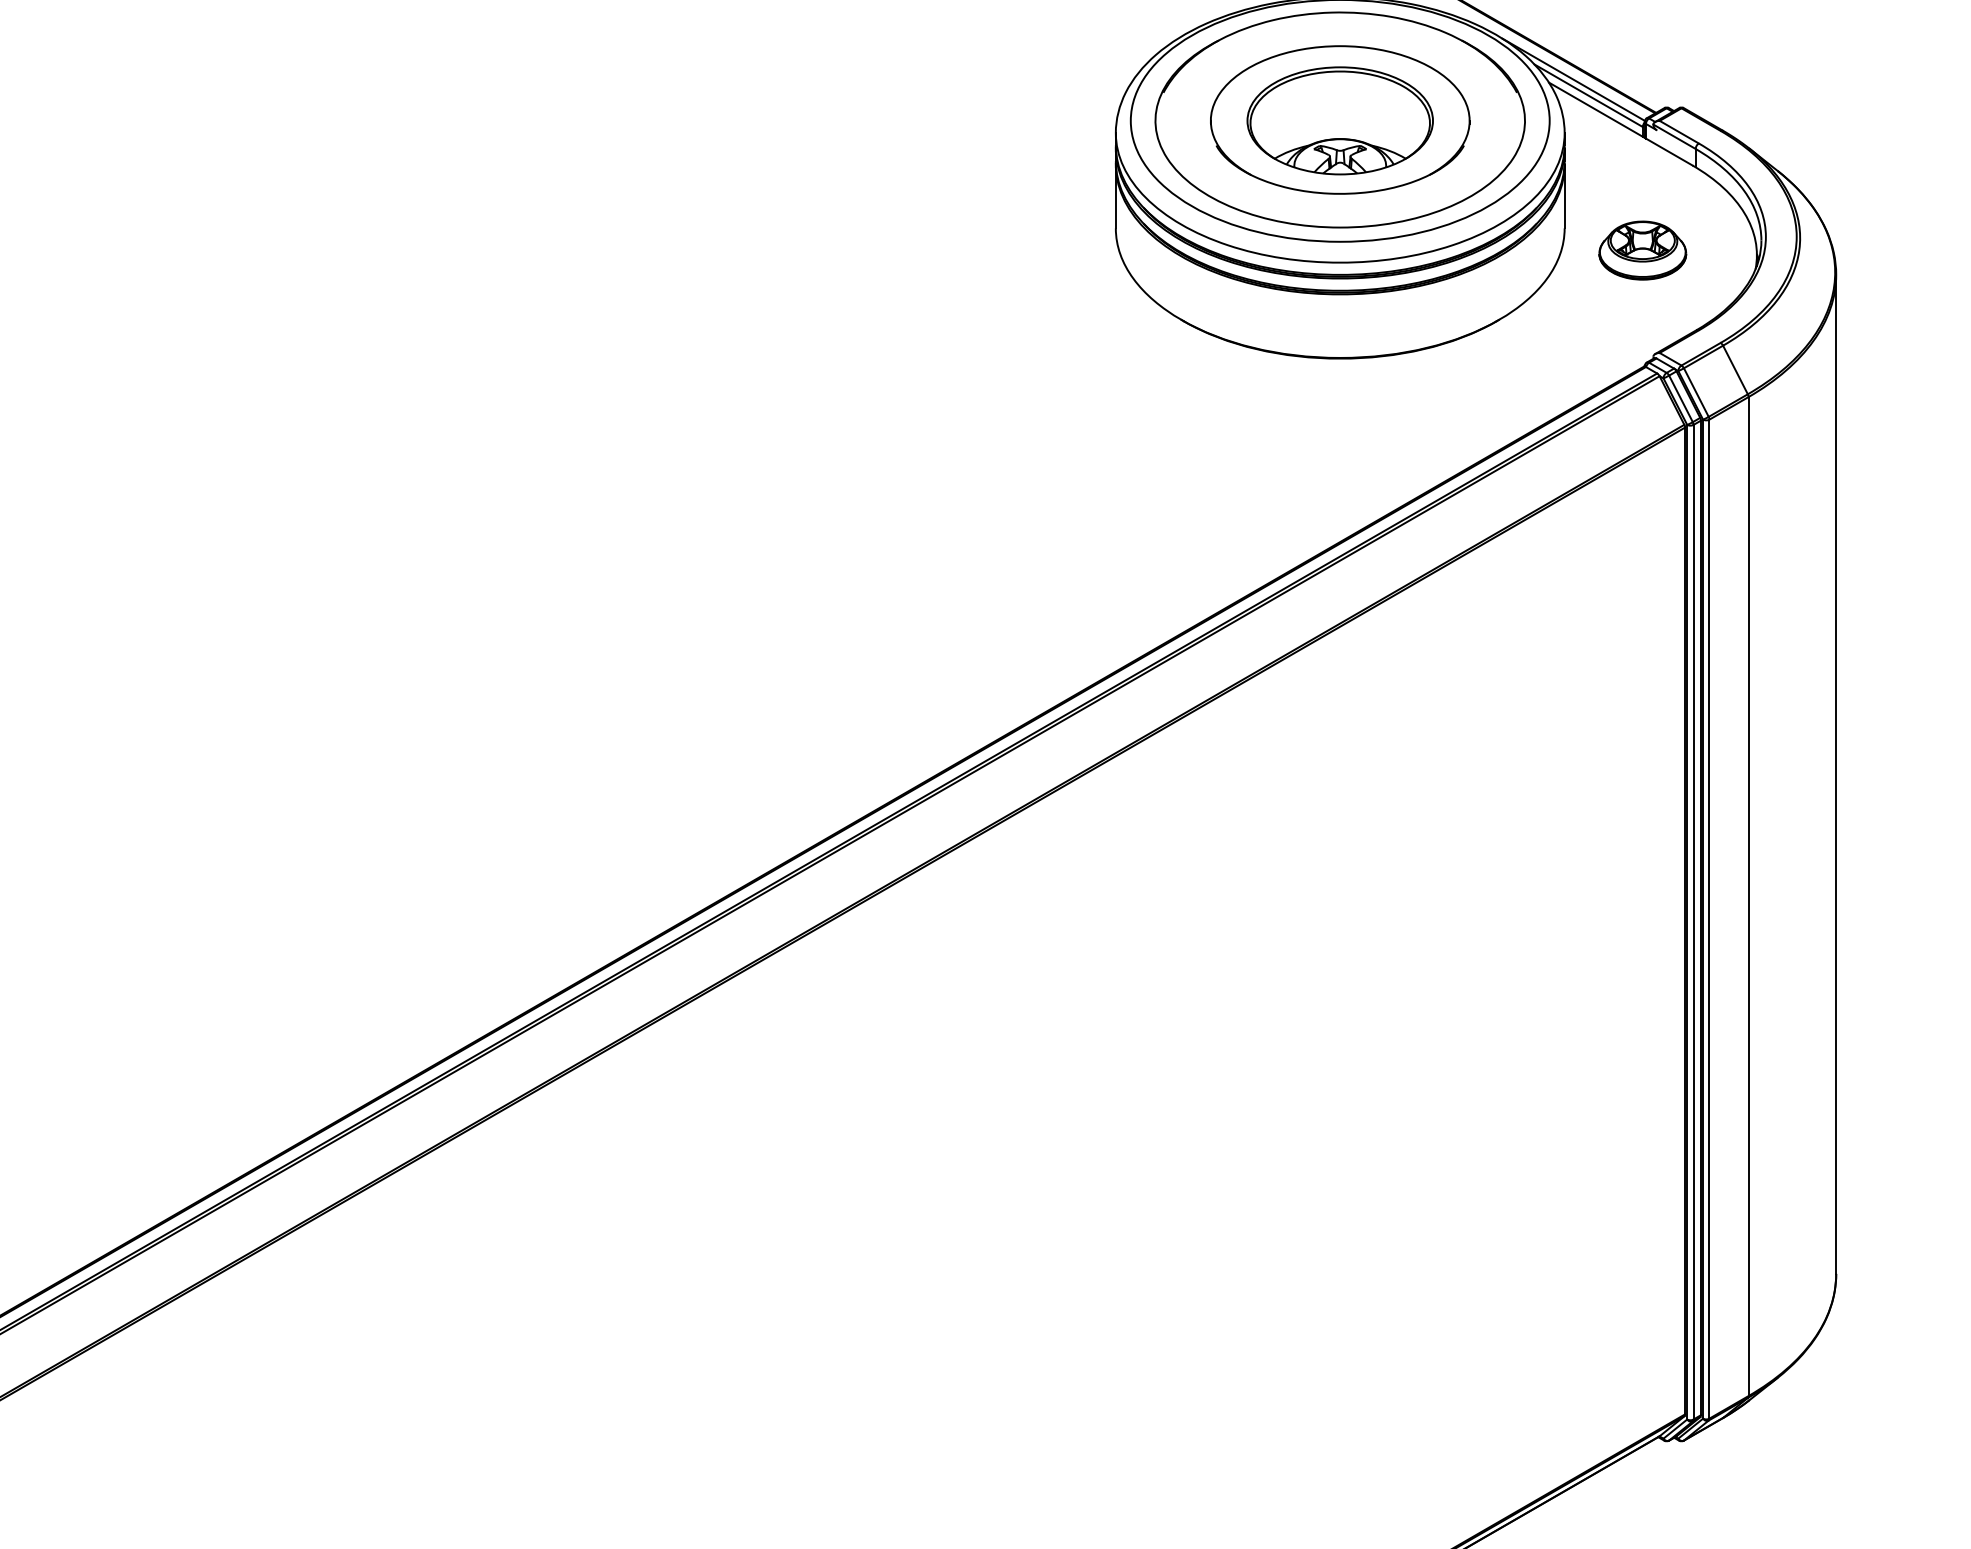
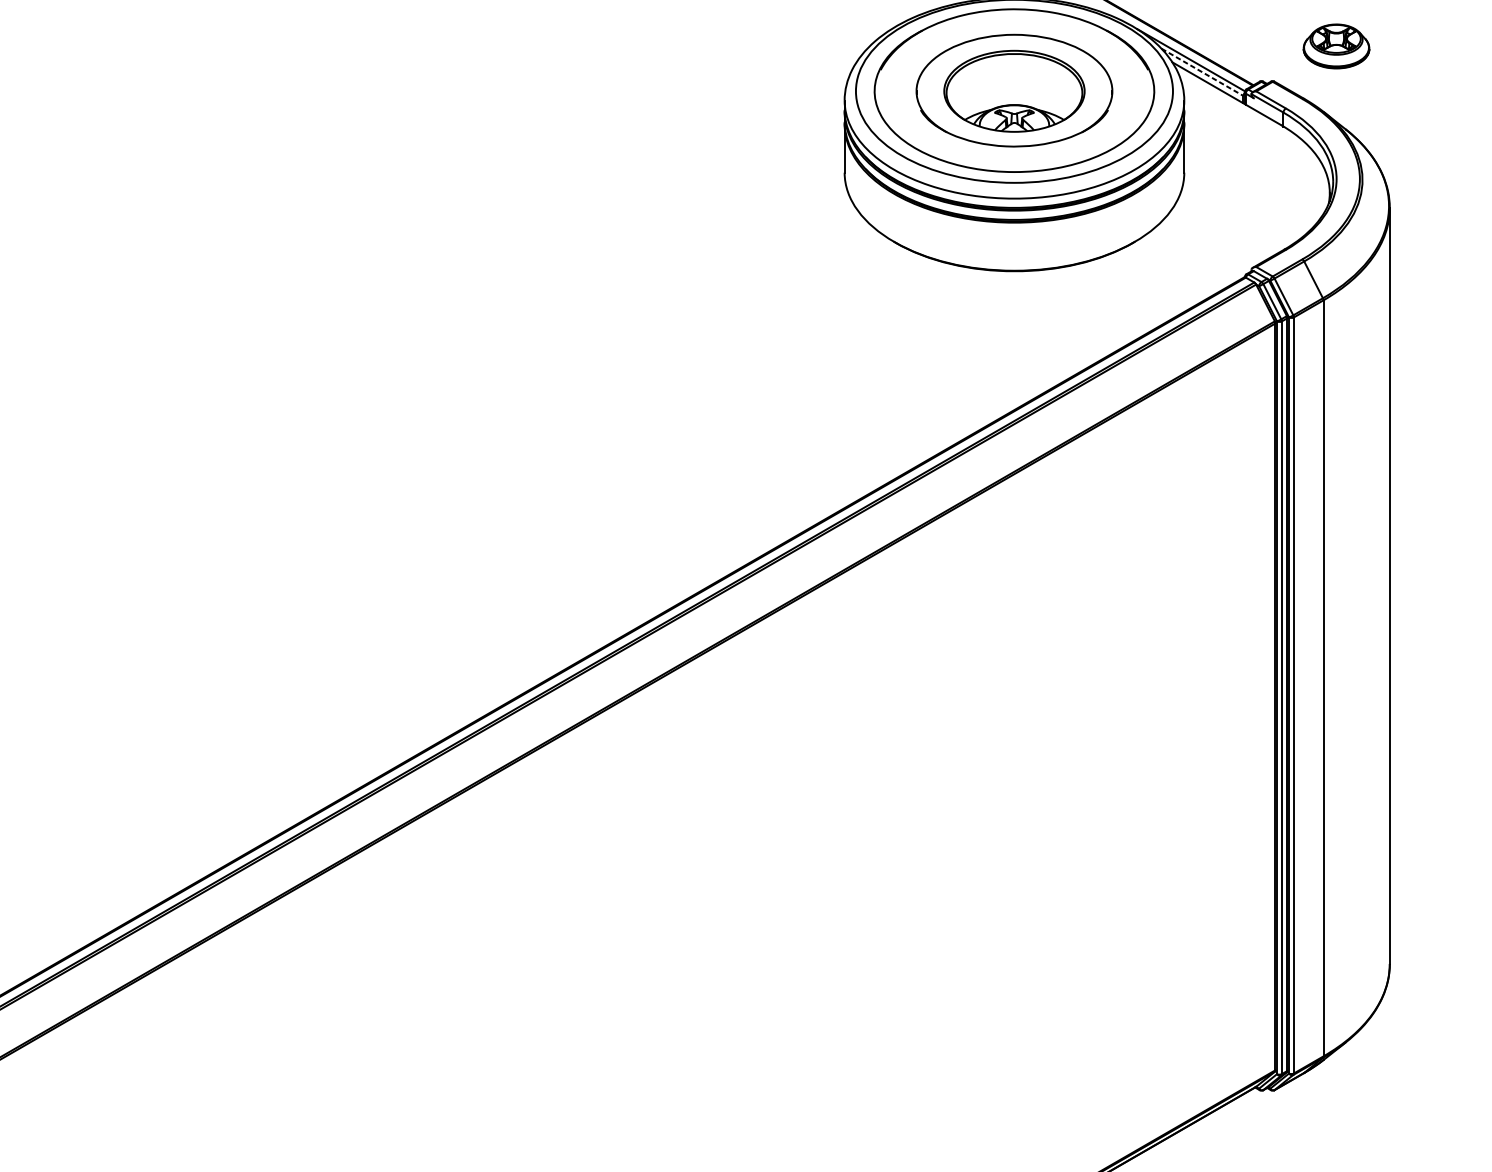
line: (1589, 96) -> (1203, 72), solid -> dashed
part: (1642, 250) -> (1336, 46), moved

